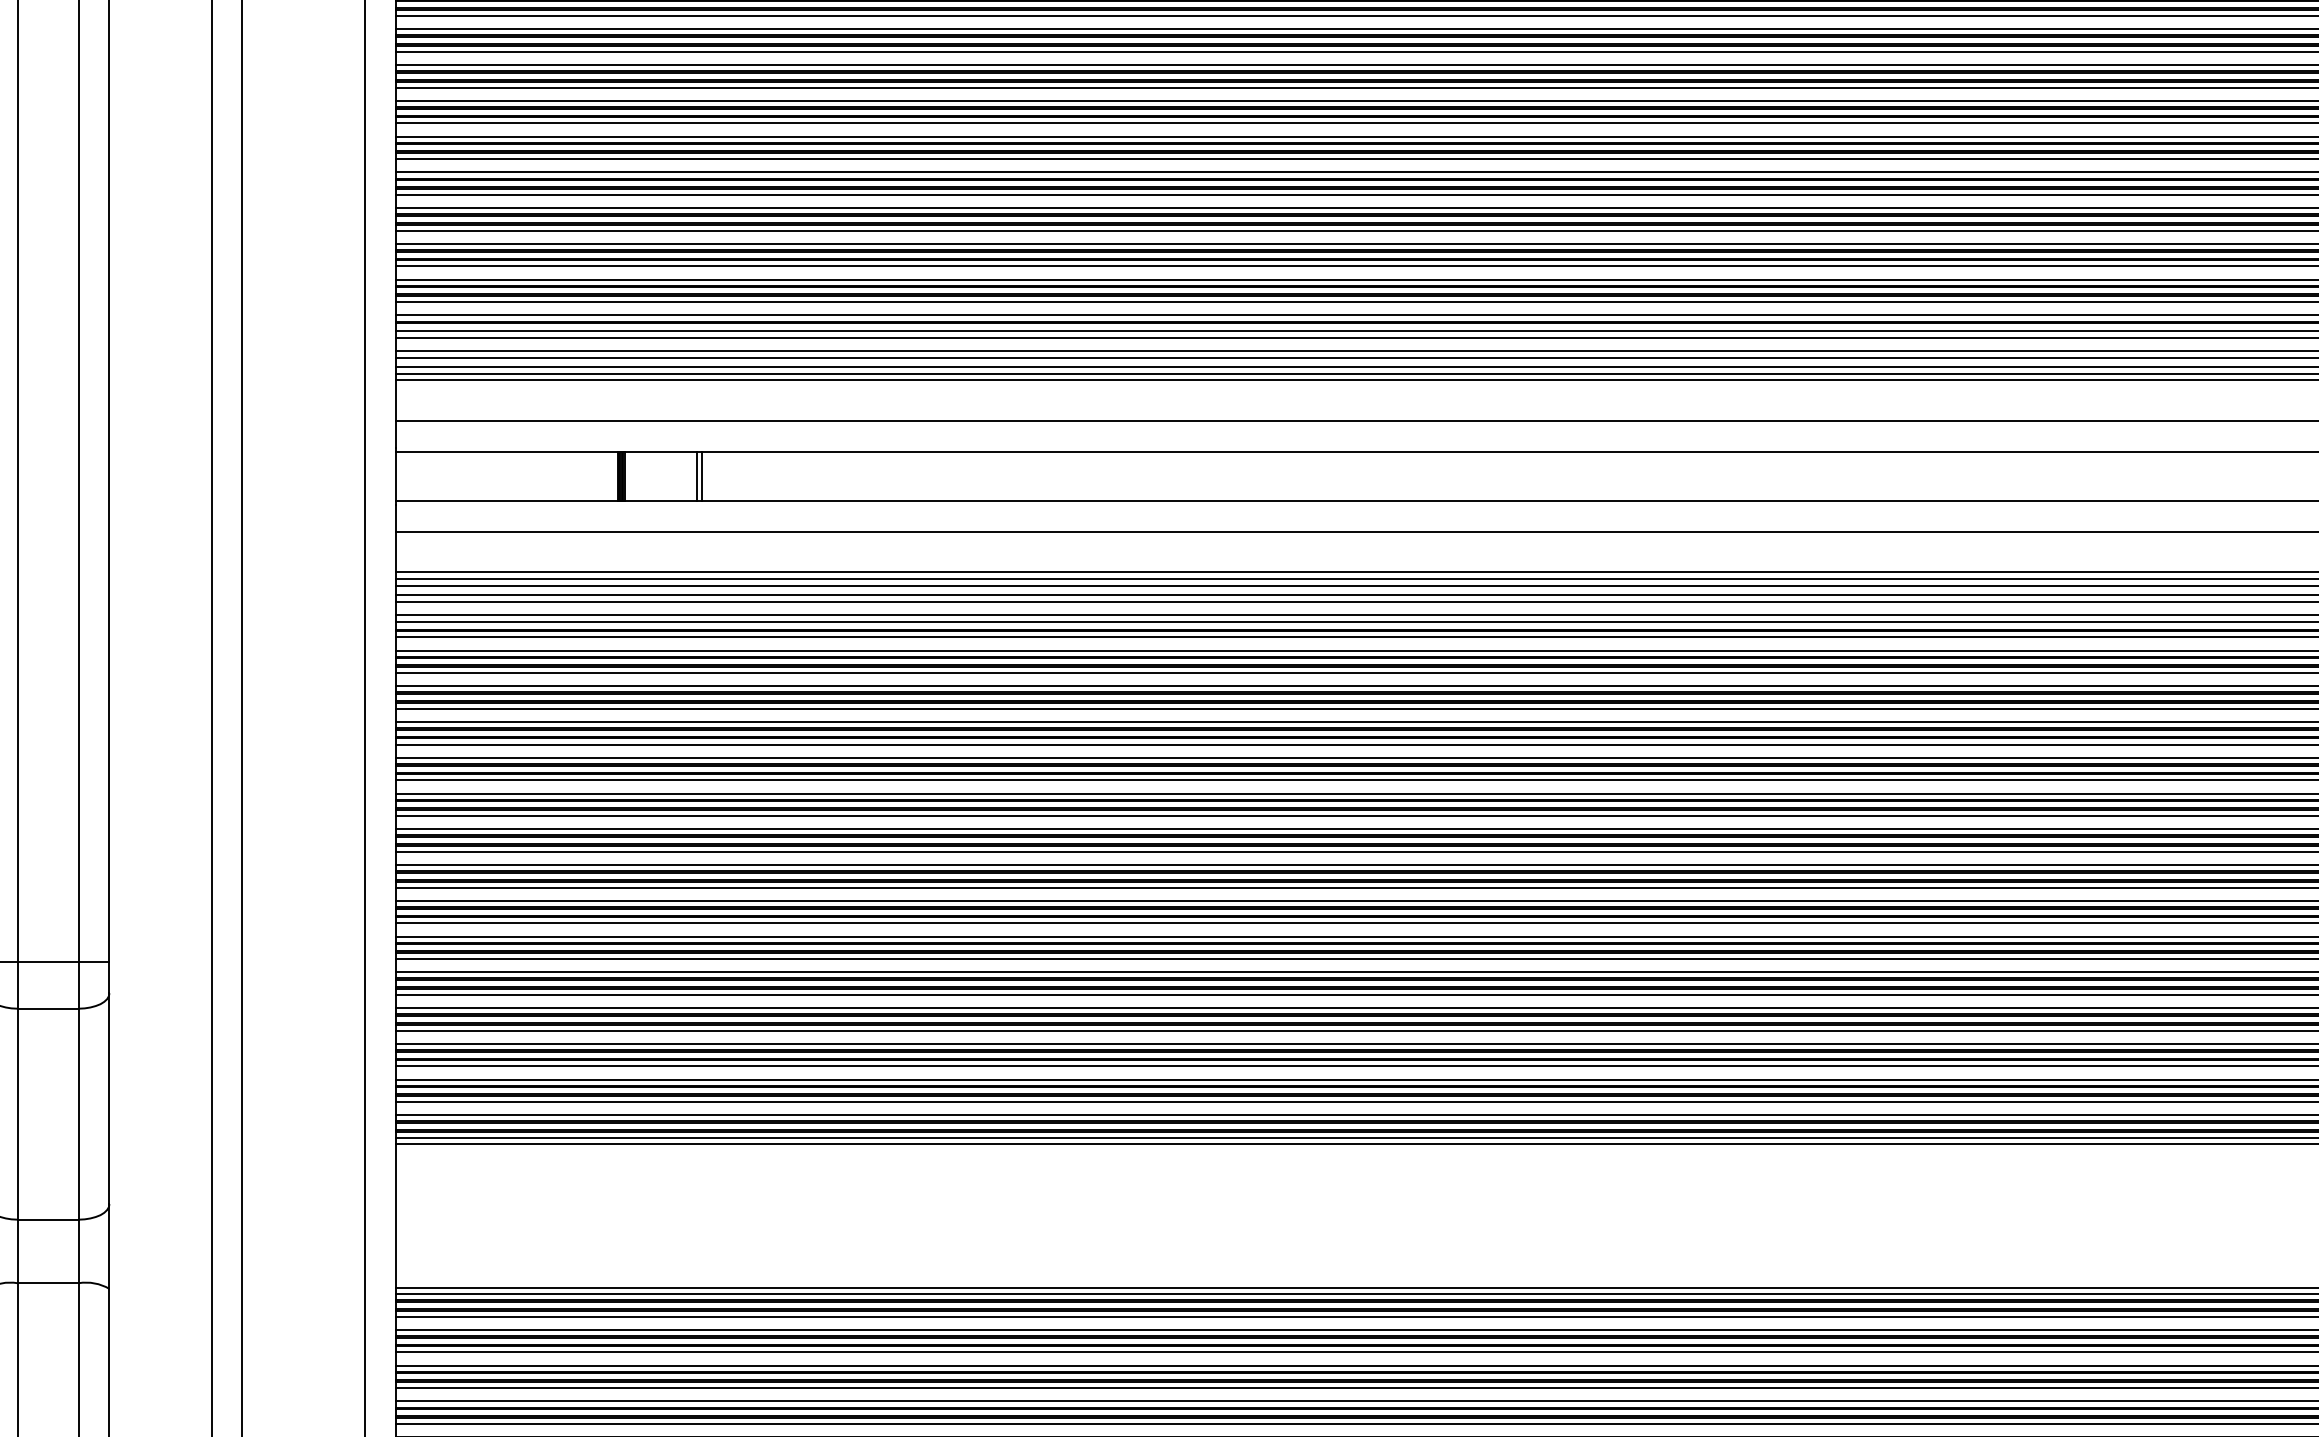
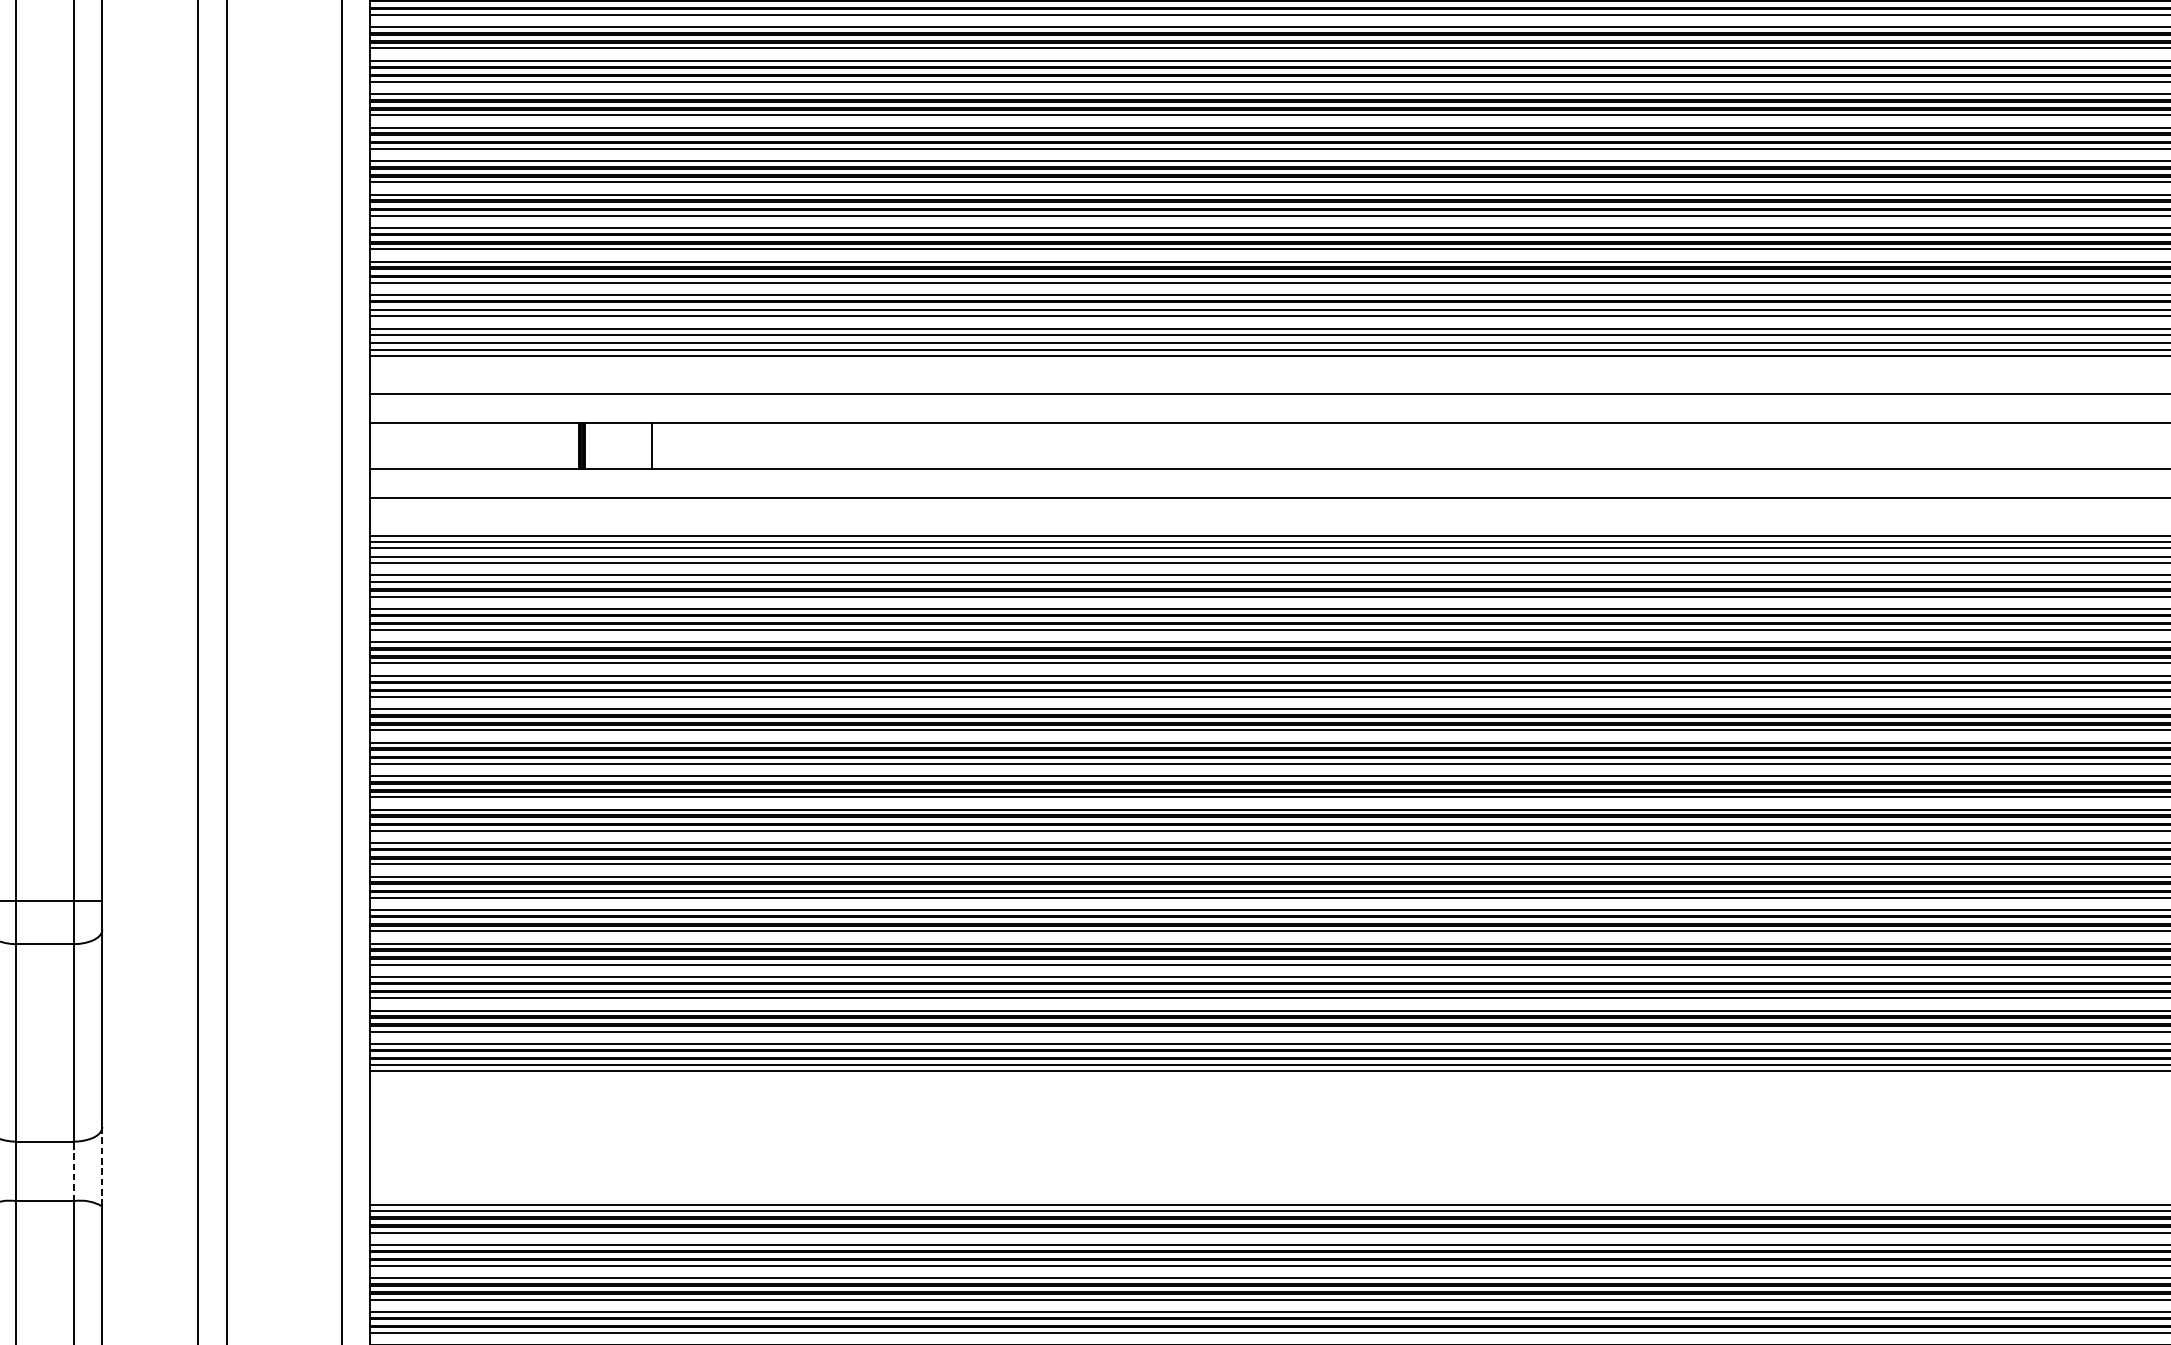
line: (702, 475) -> (657, 445), removed
line: (109, 1246) -> (102, 1166), solid -> dashed
line: (78, 1251) -> (73, 1171), solid -> dashed

